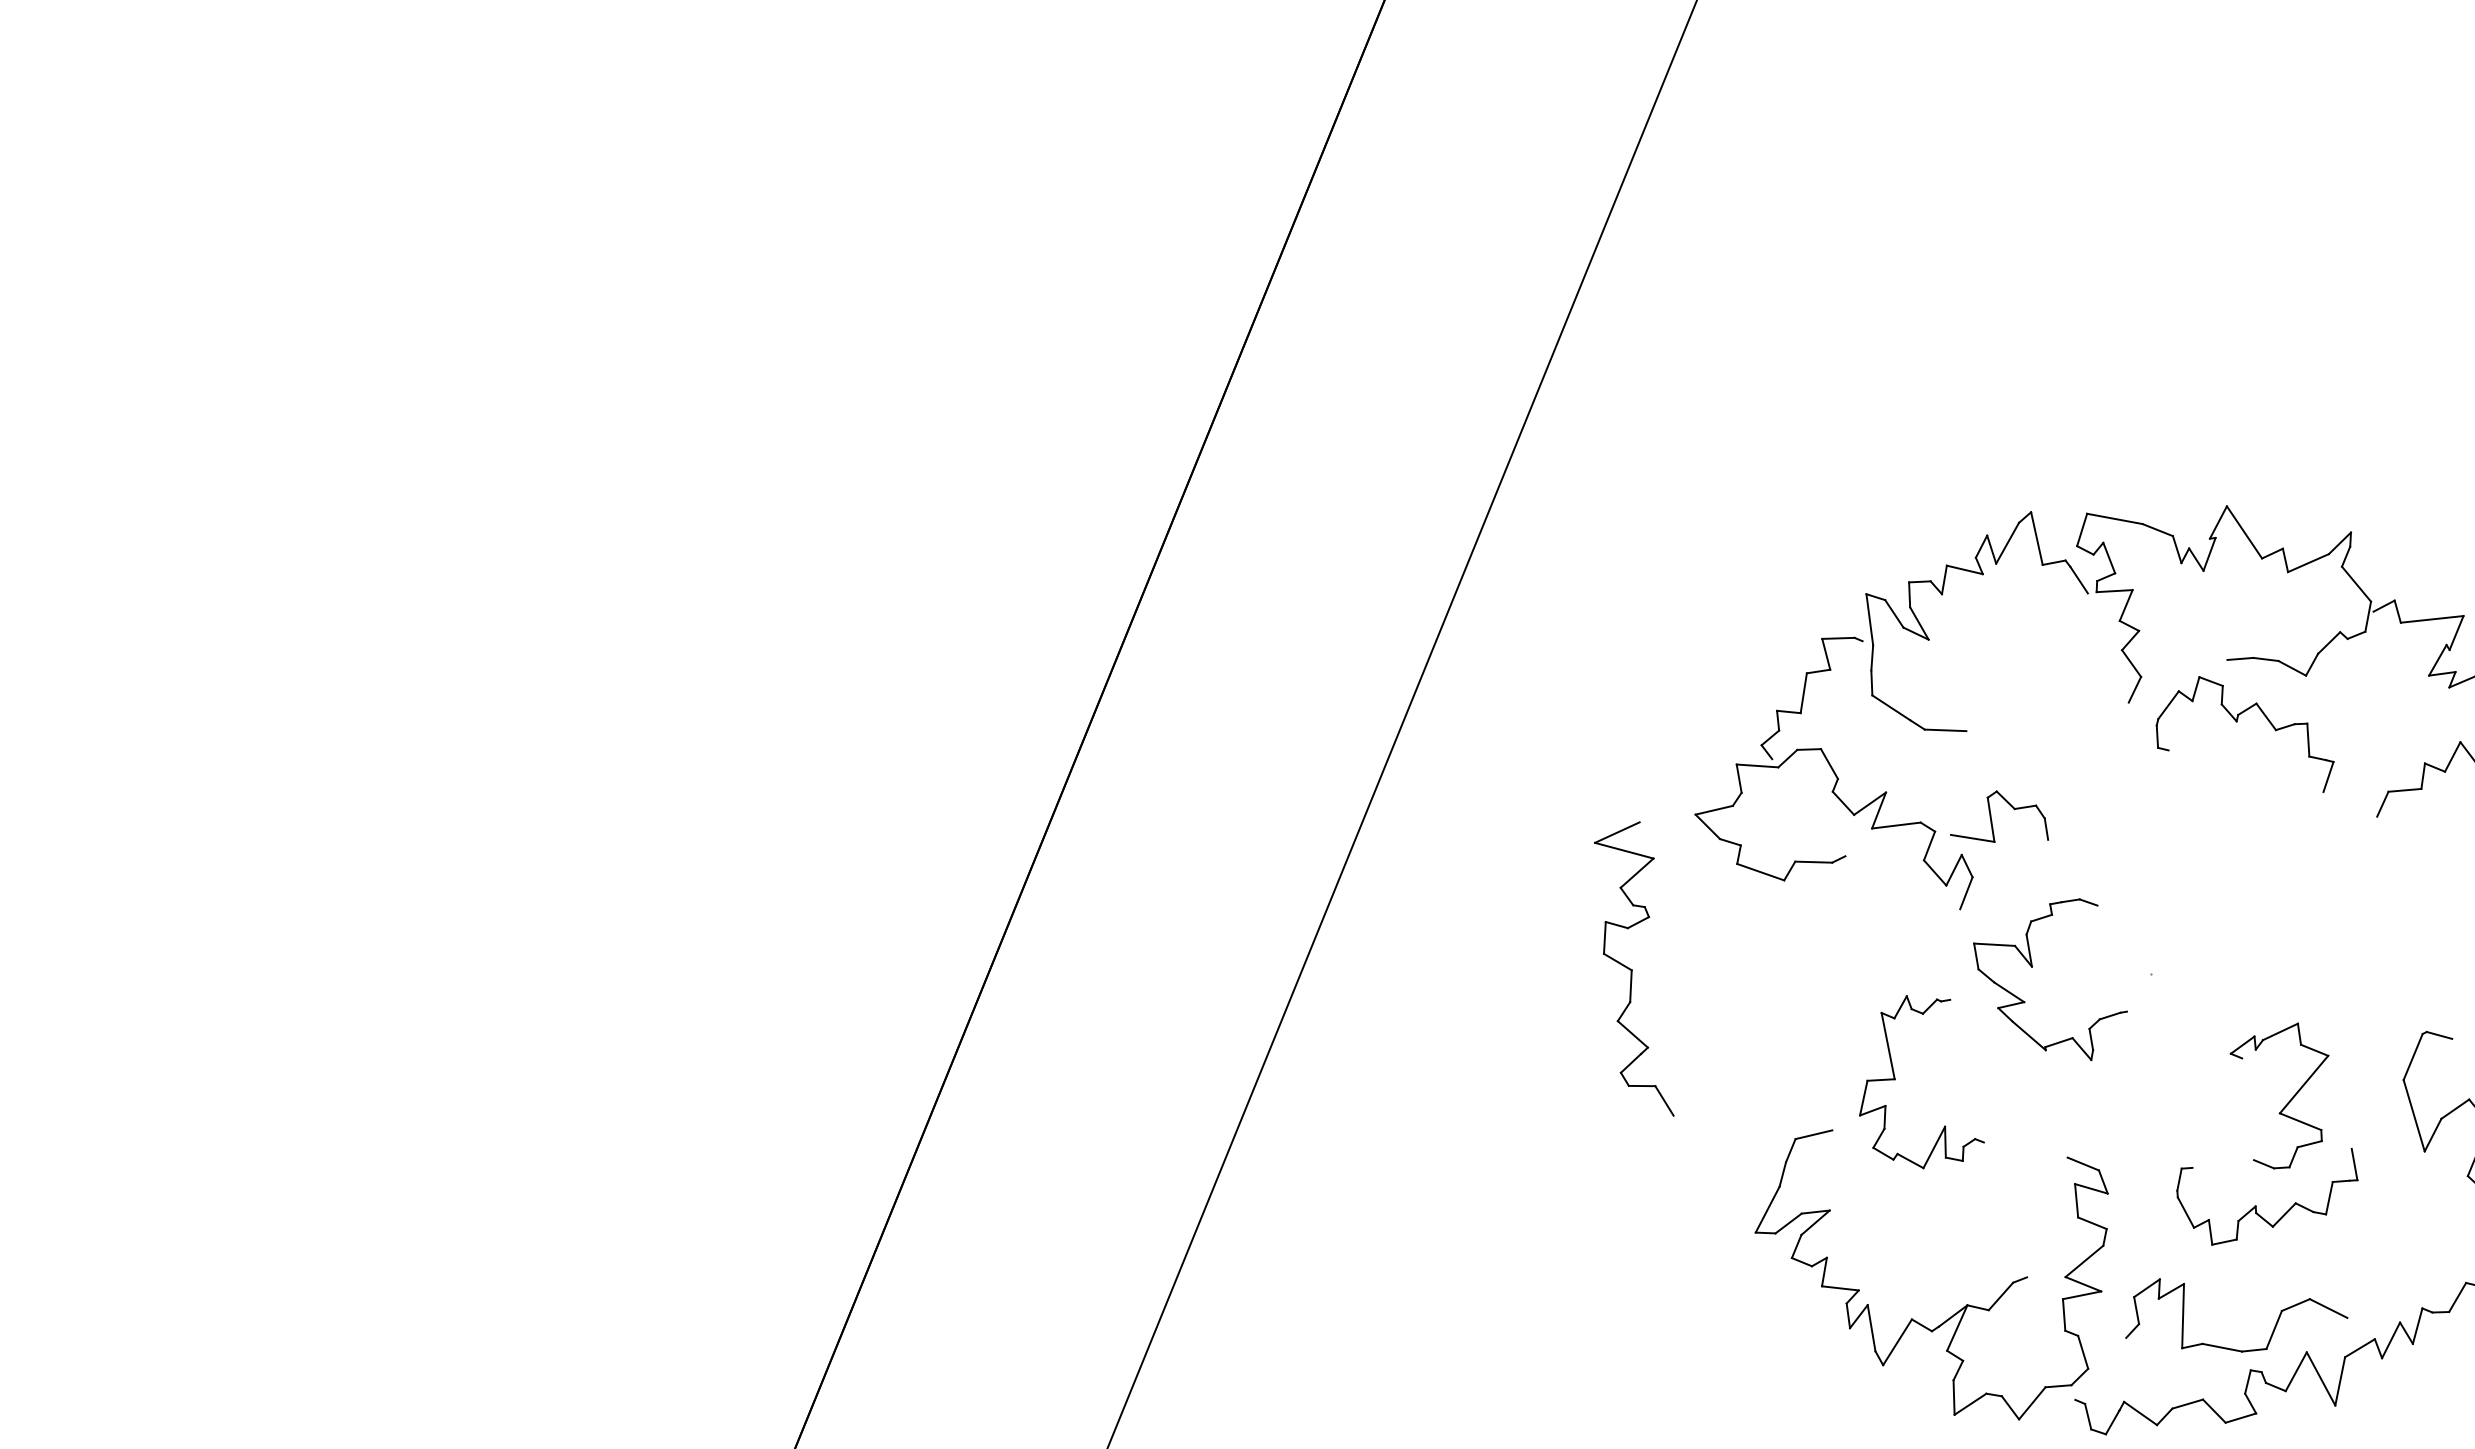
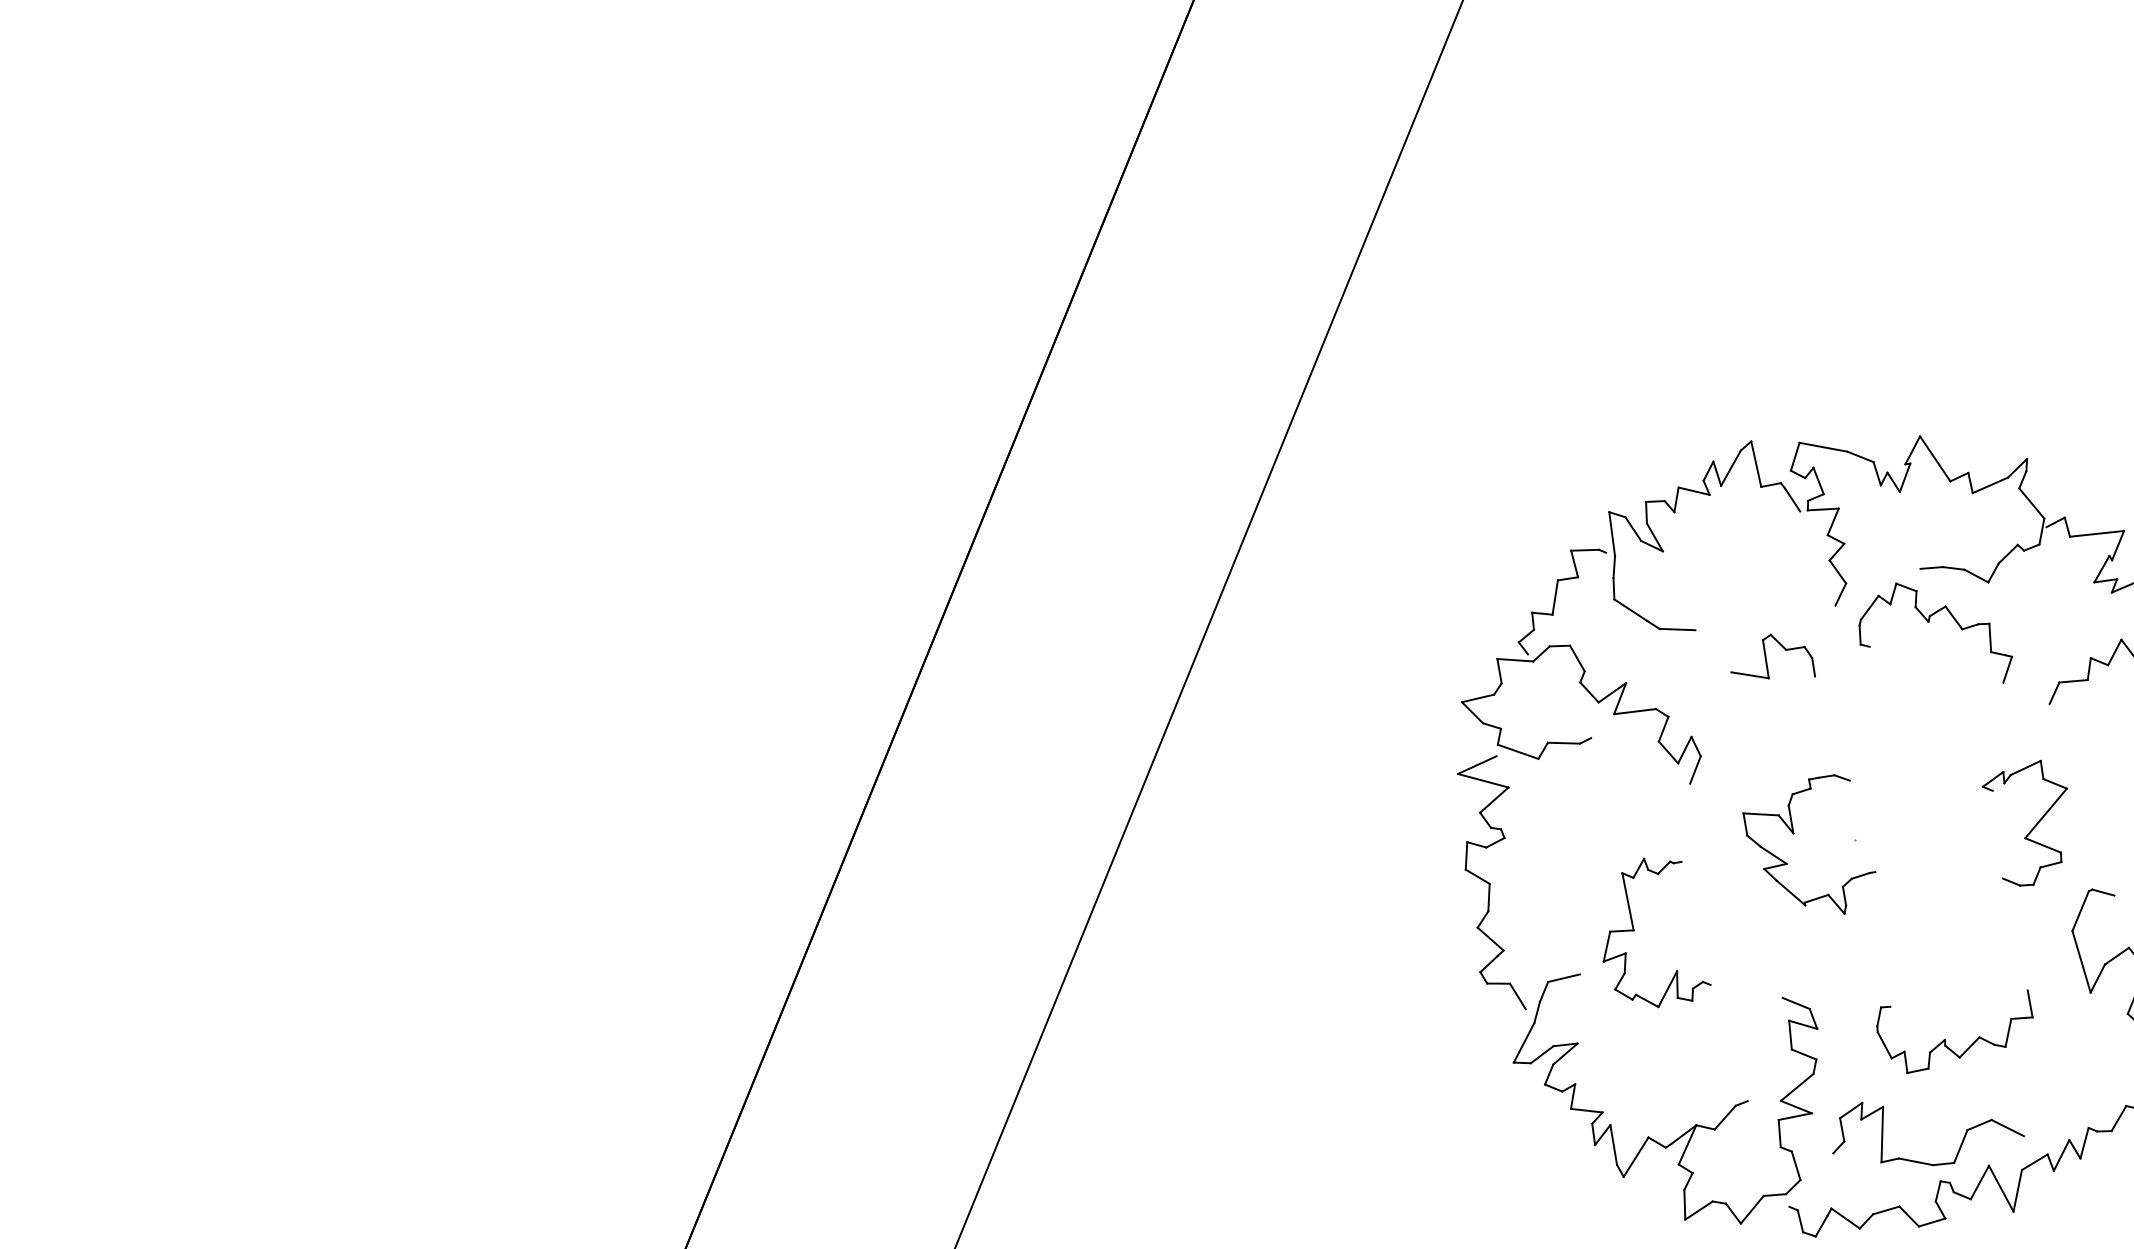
part: (1991, 816) -> (1766, 656), moved
part: (2032, 967) -> (1793, 834), moved
part: (1634, 968) -> (1492, 882), moved
part: (2287, 1102) -> (2031, 828), moved

